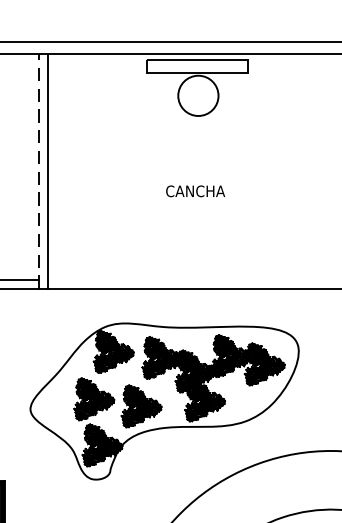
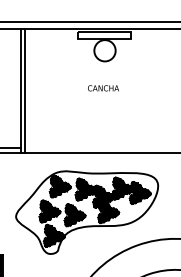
line: (38, 170) -> (20, 90), dashed -> solid
text: (195, 191) -> (103, 88), moved

